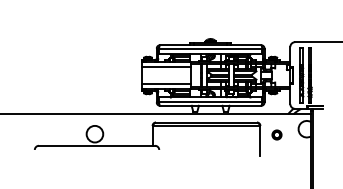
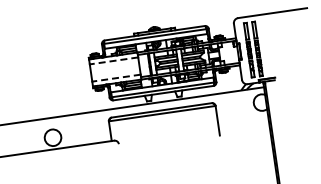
line: (165, 66) -> (113, 60), solid -> dashed
line: (165, 84) -> (115, 78), solid -> dashed
part: (276, 134) -> (232, 112), removed

